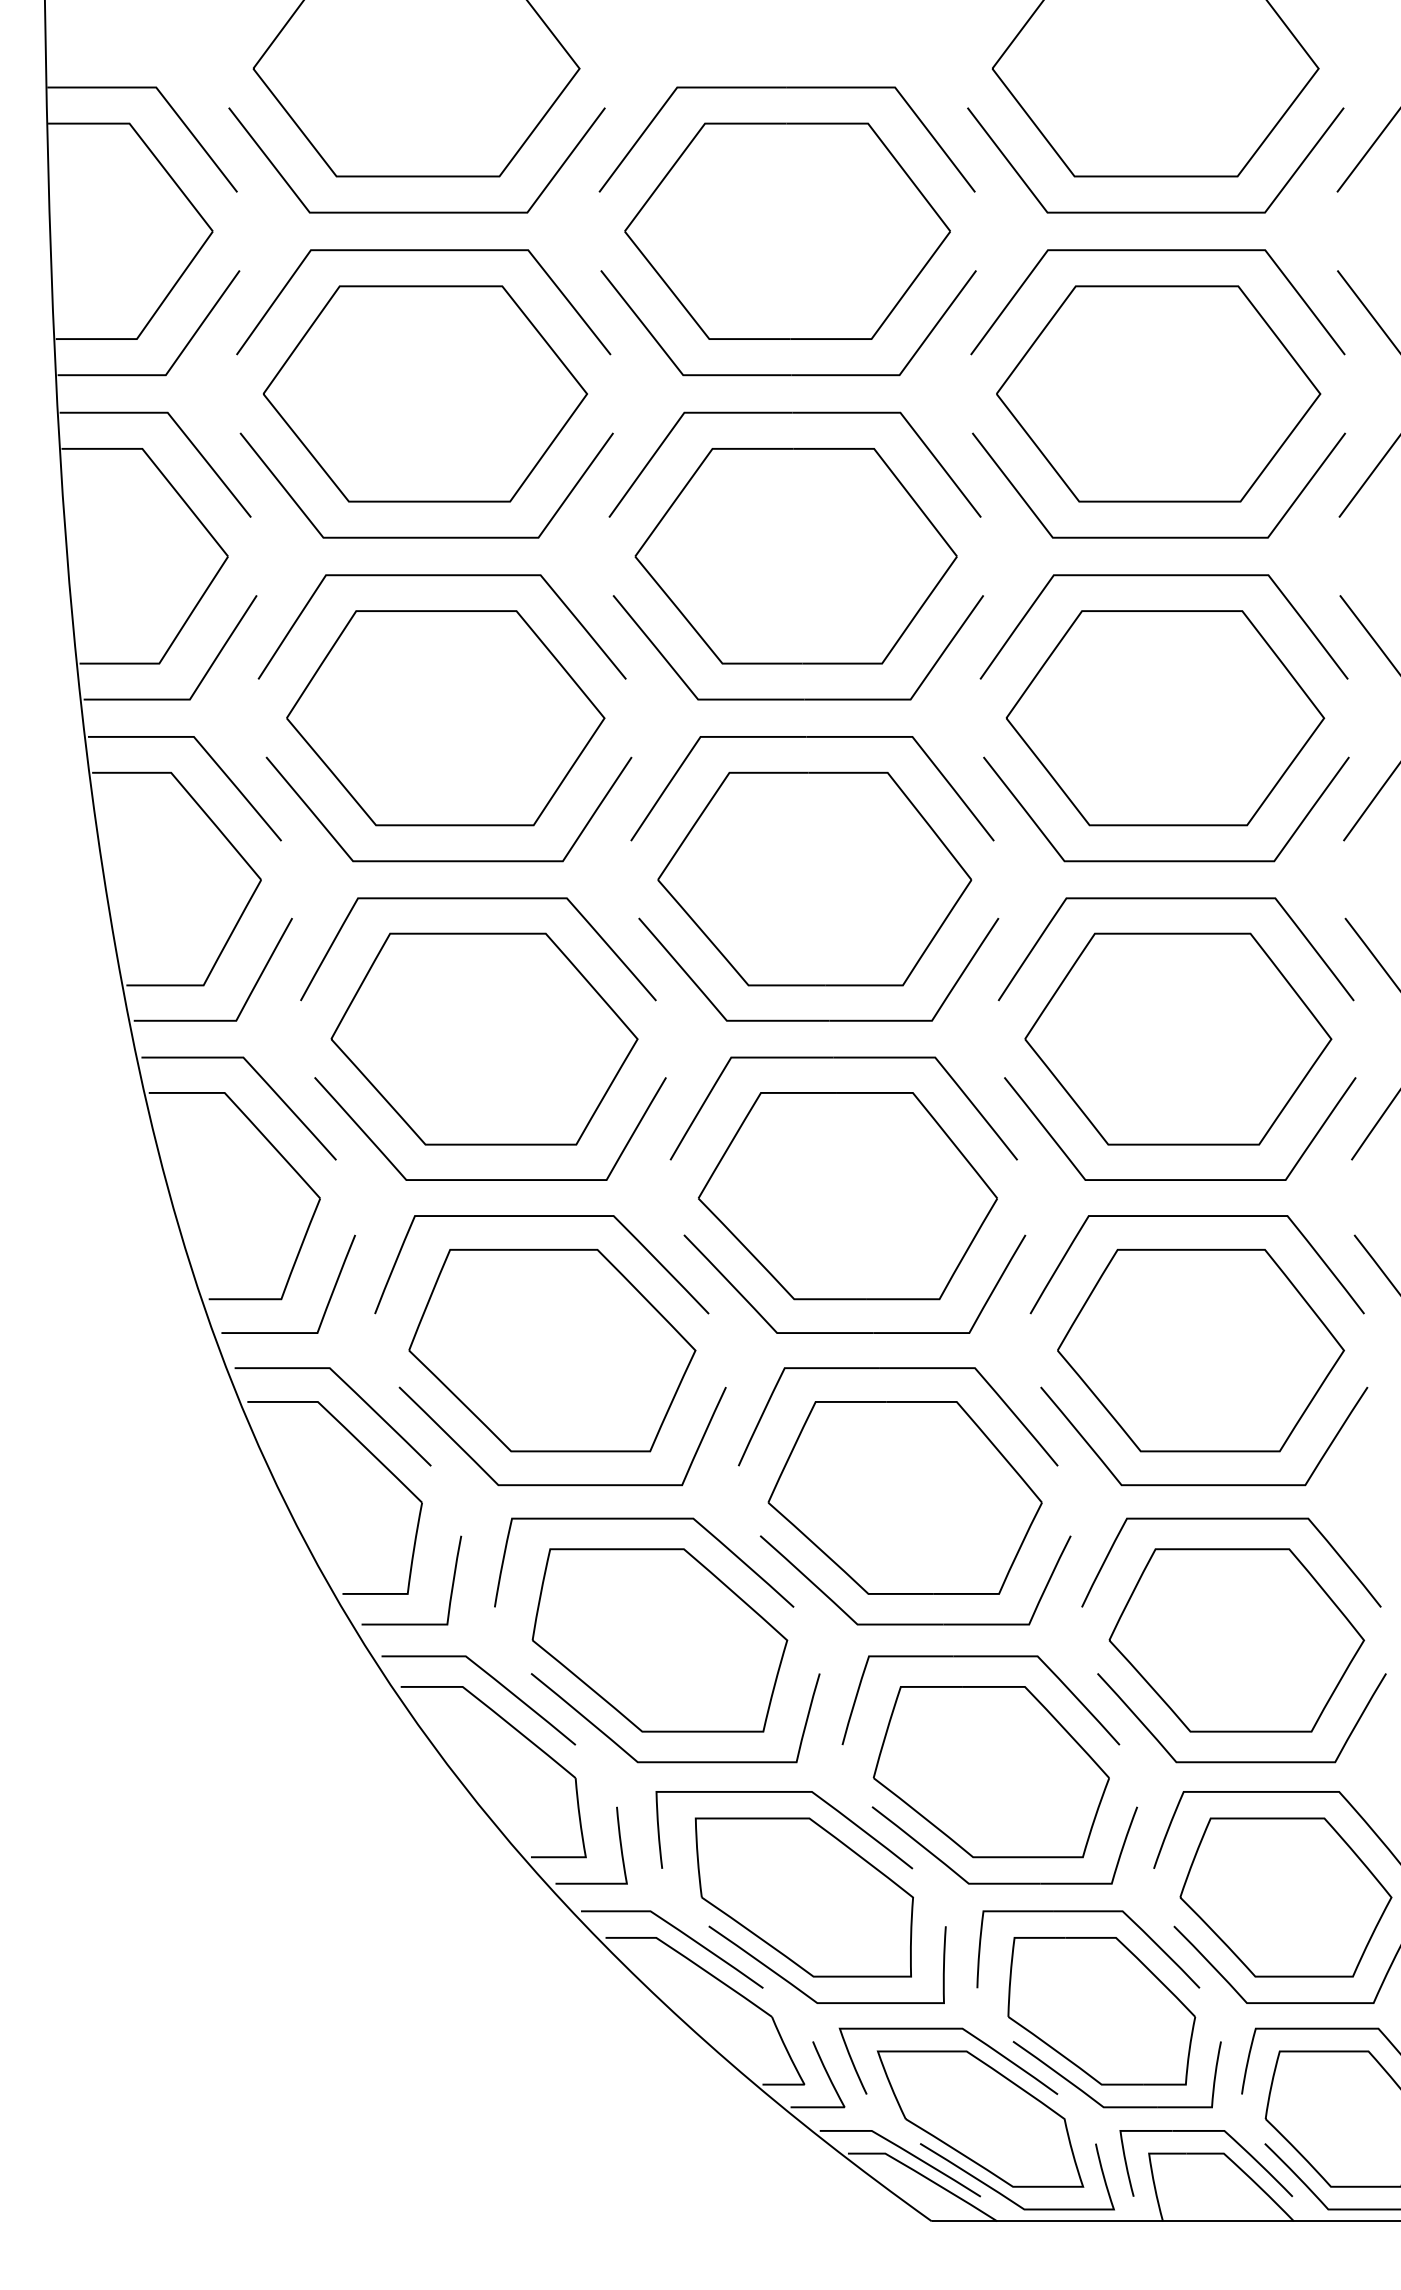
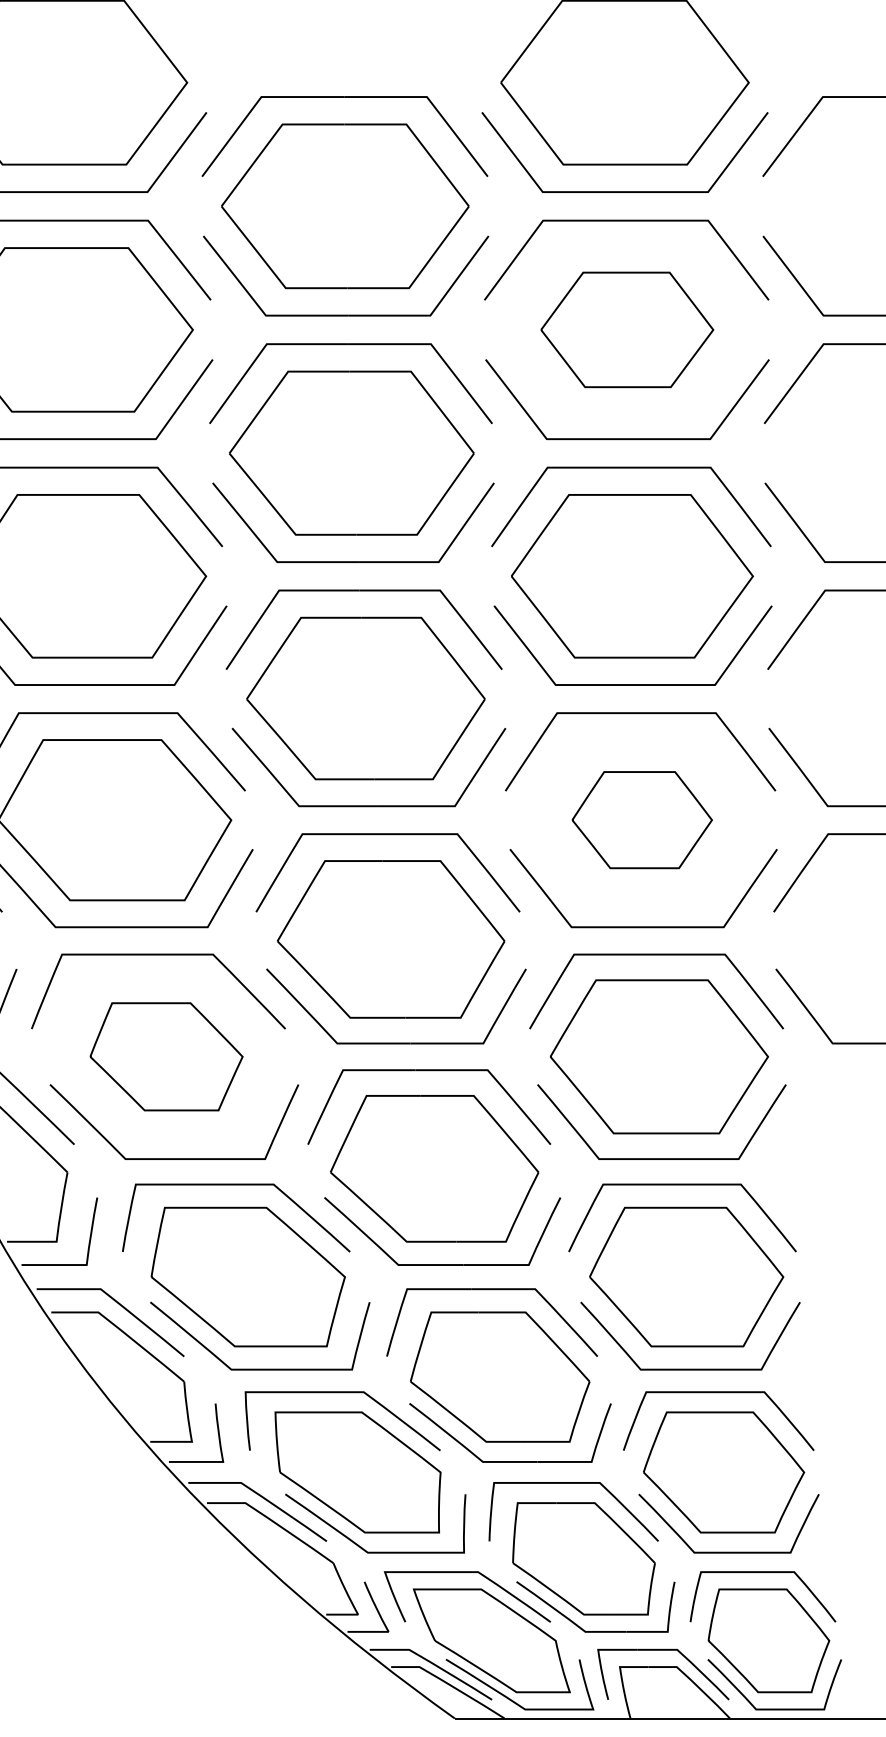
part: (1158, 393) -> (627, 329), size x0.7
part: (1178, 1038) -> (642, 819), size x0.6
part: (552, 1350) -> (166, 1056), size x0.7

